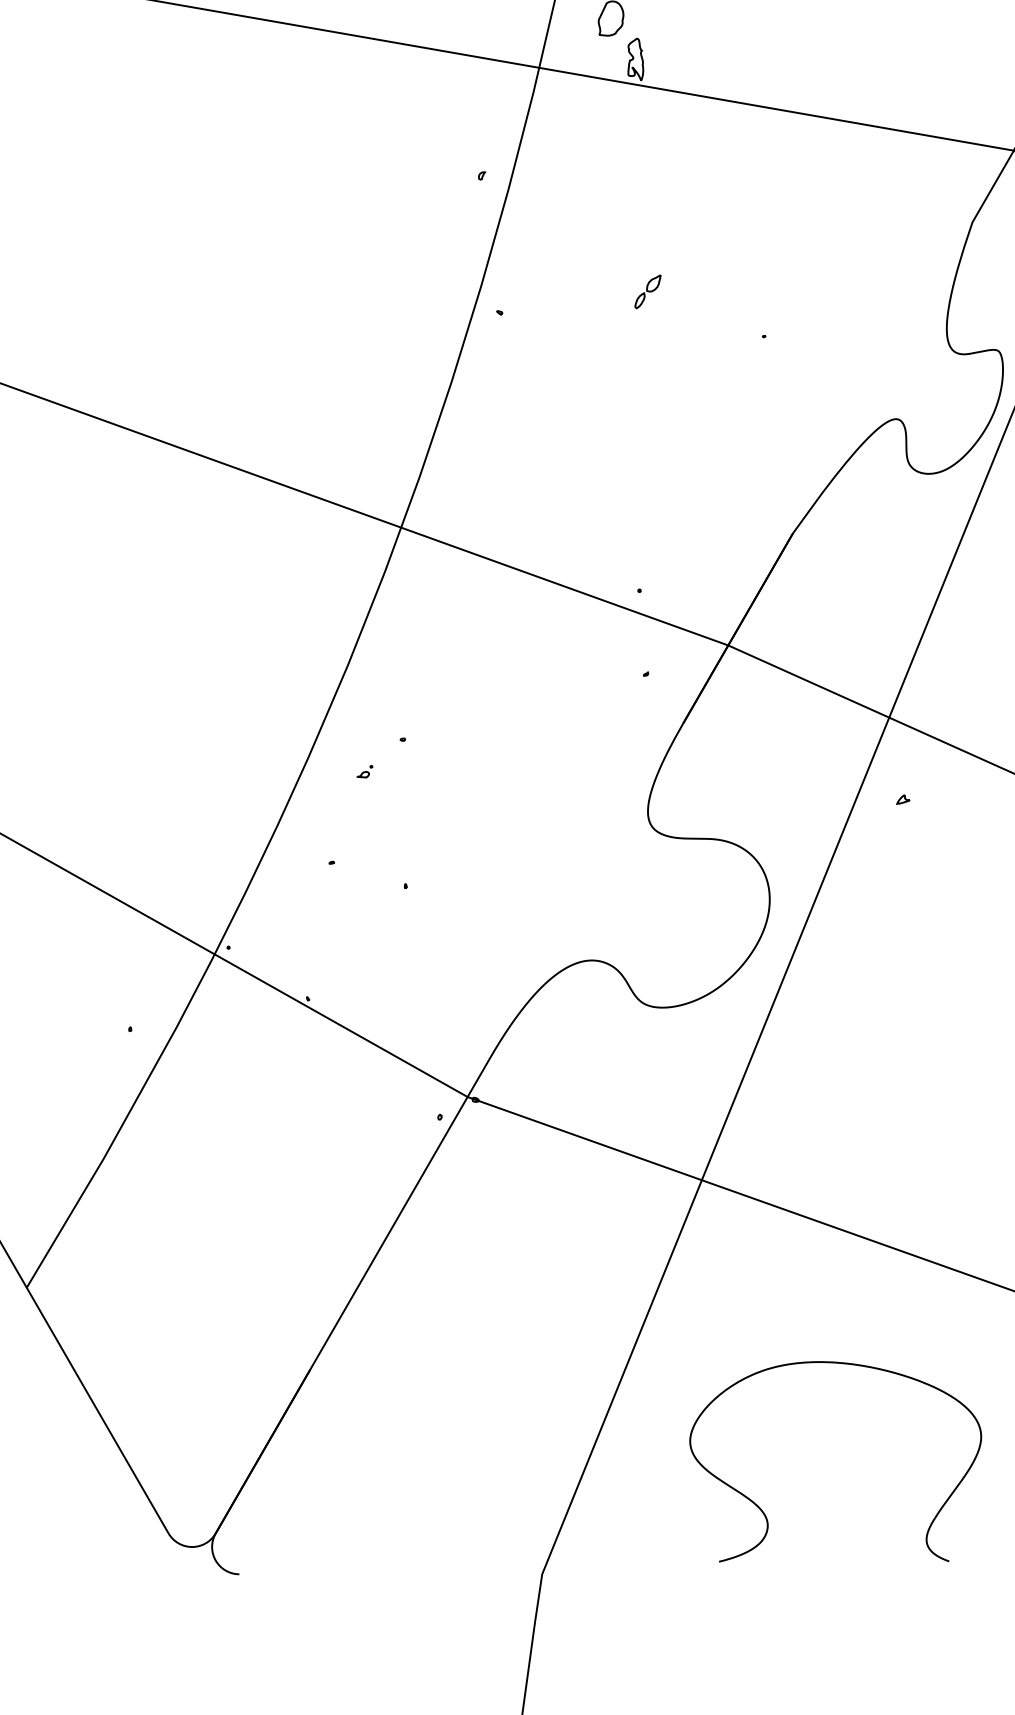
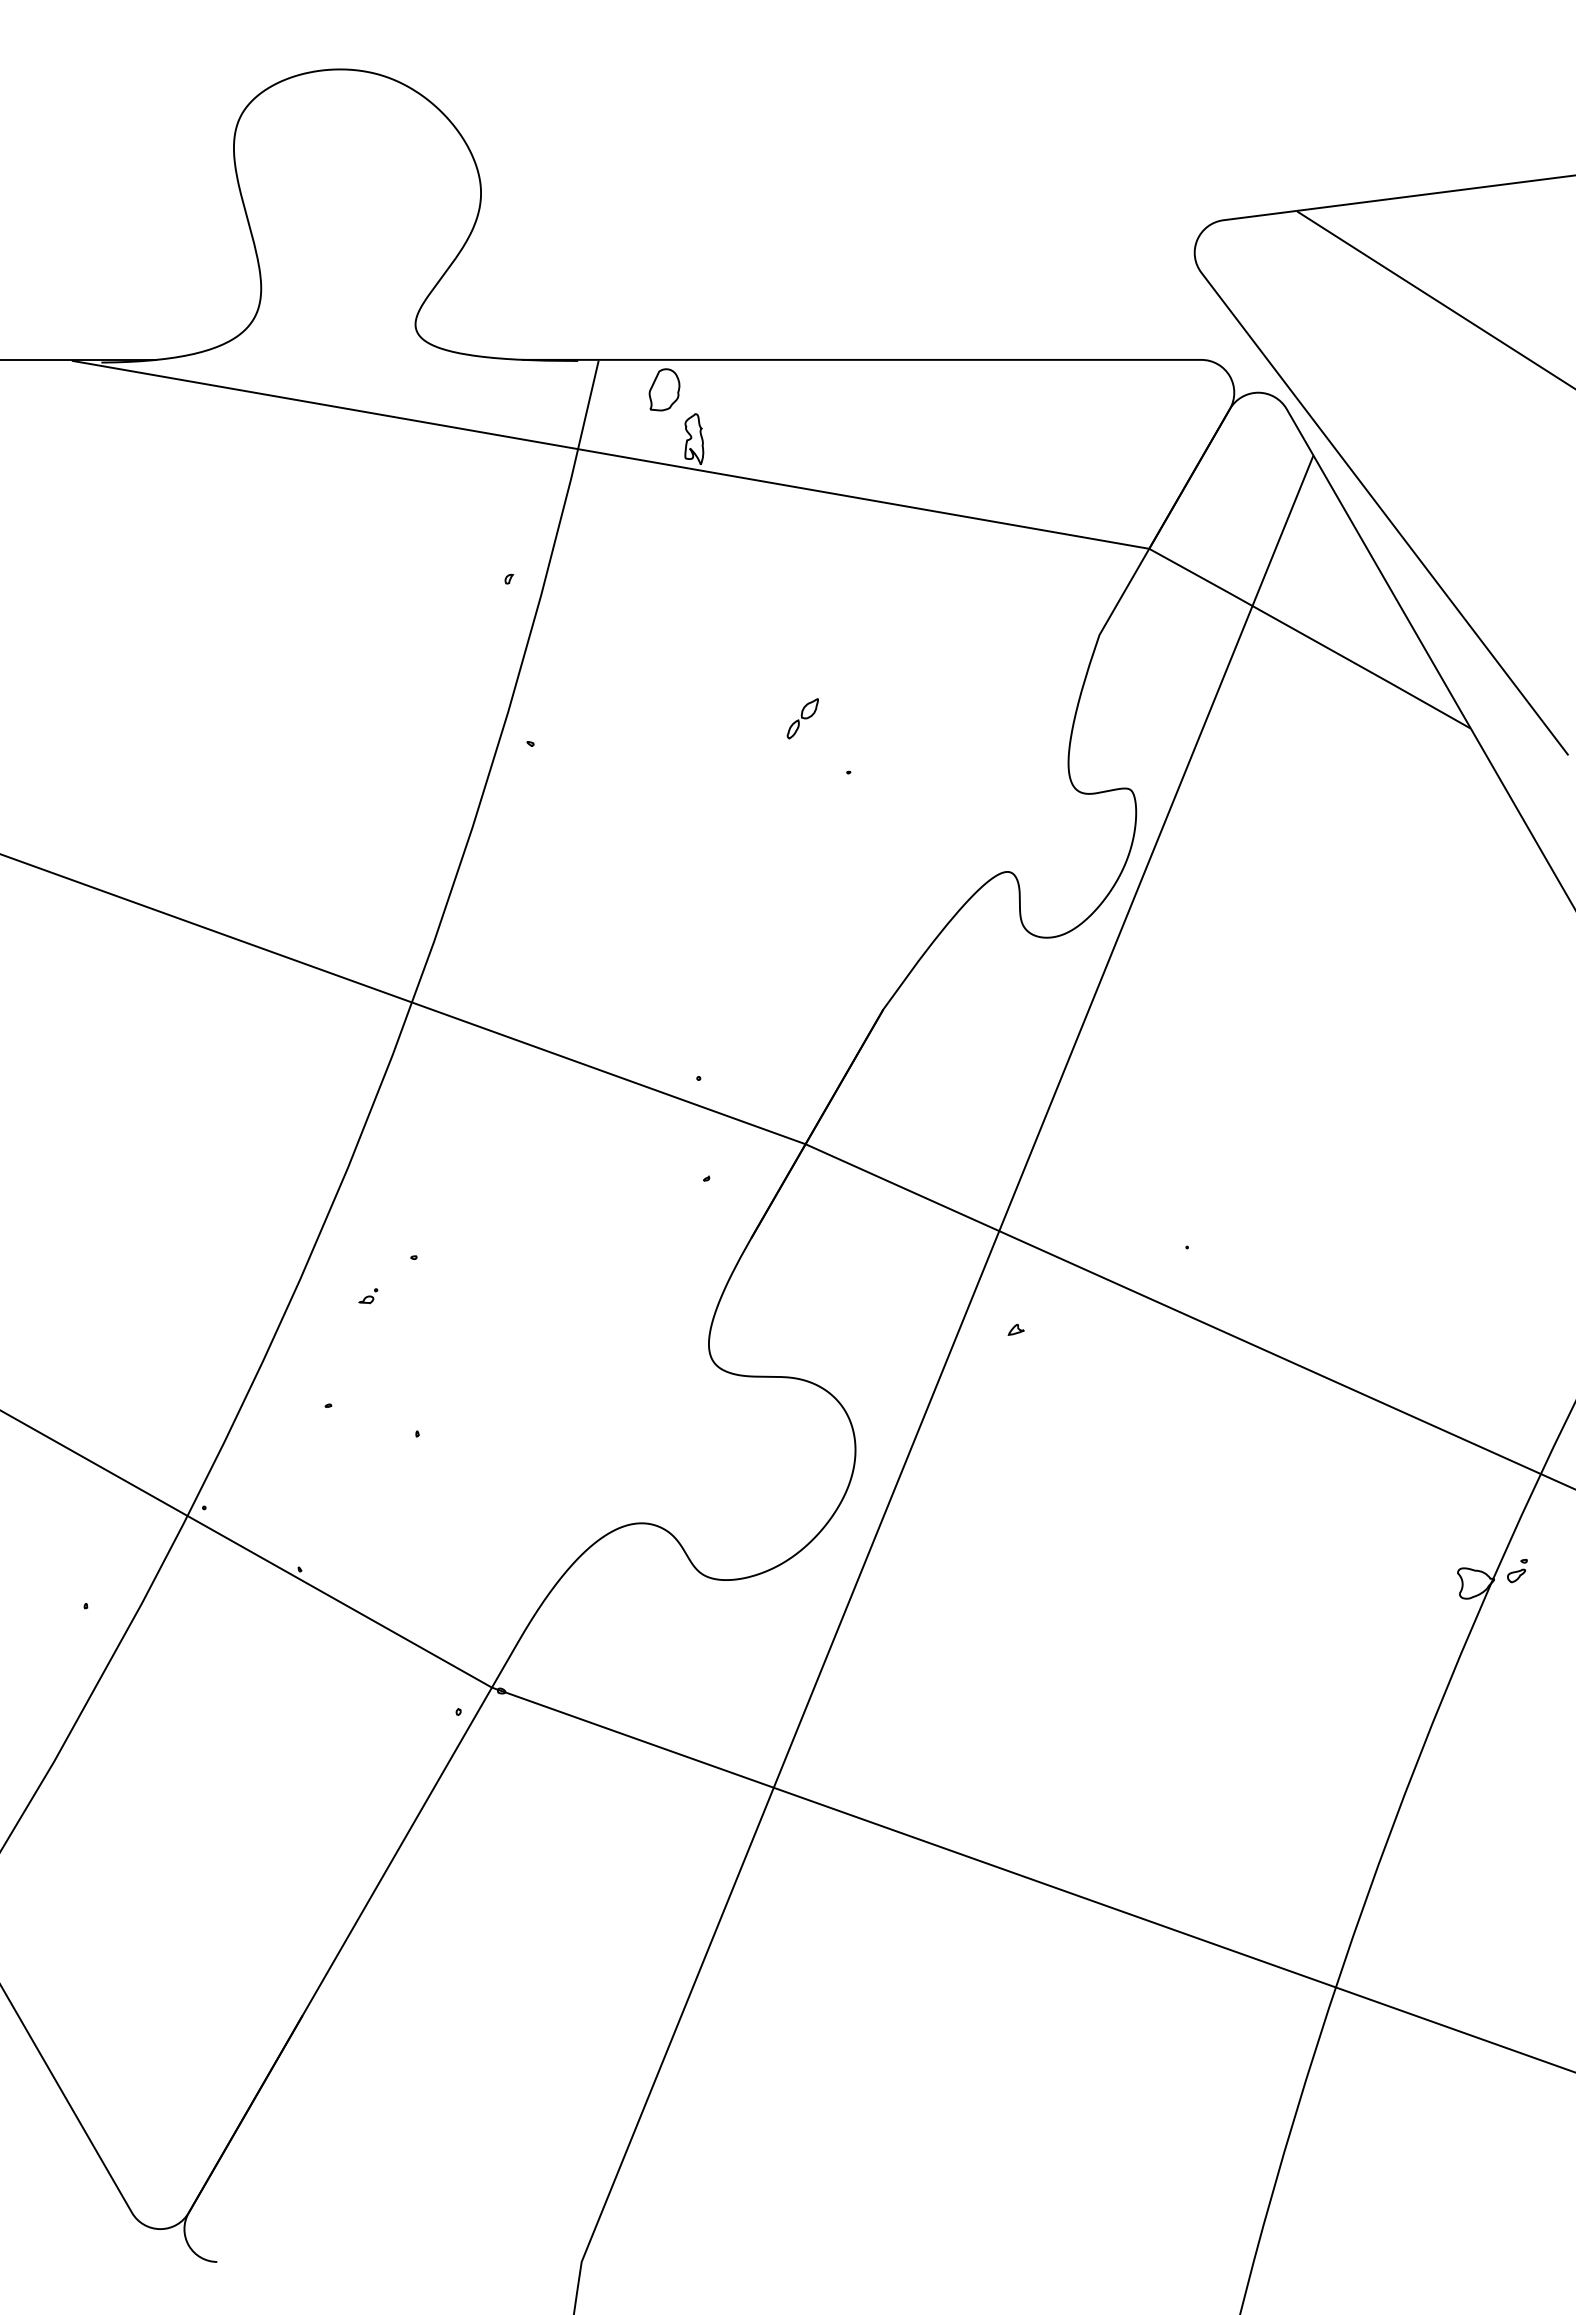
part: (647, 291) -> (802, 718), moved
curve: (763, 1510) -> (847, 2185), removed

